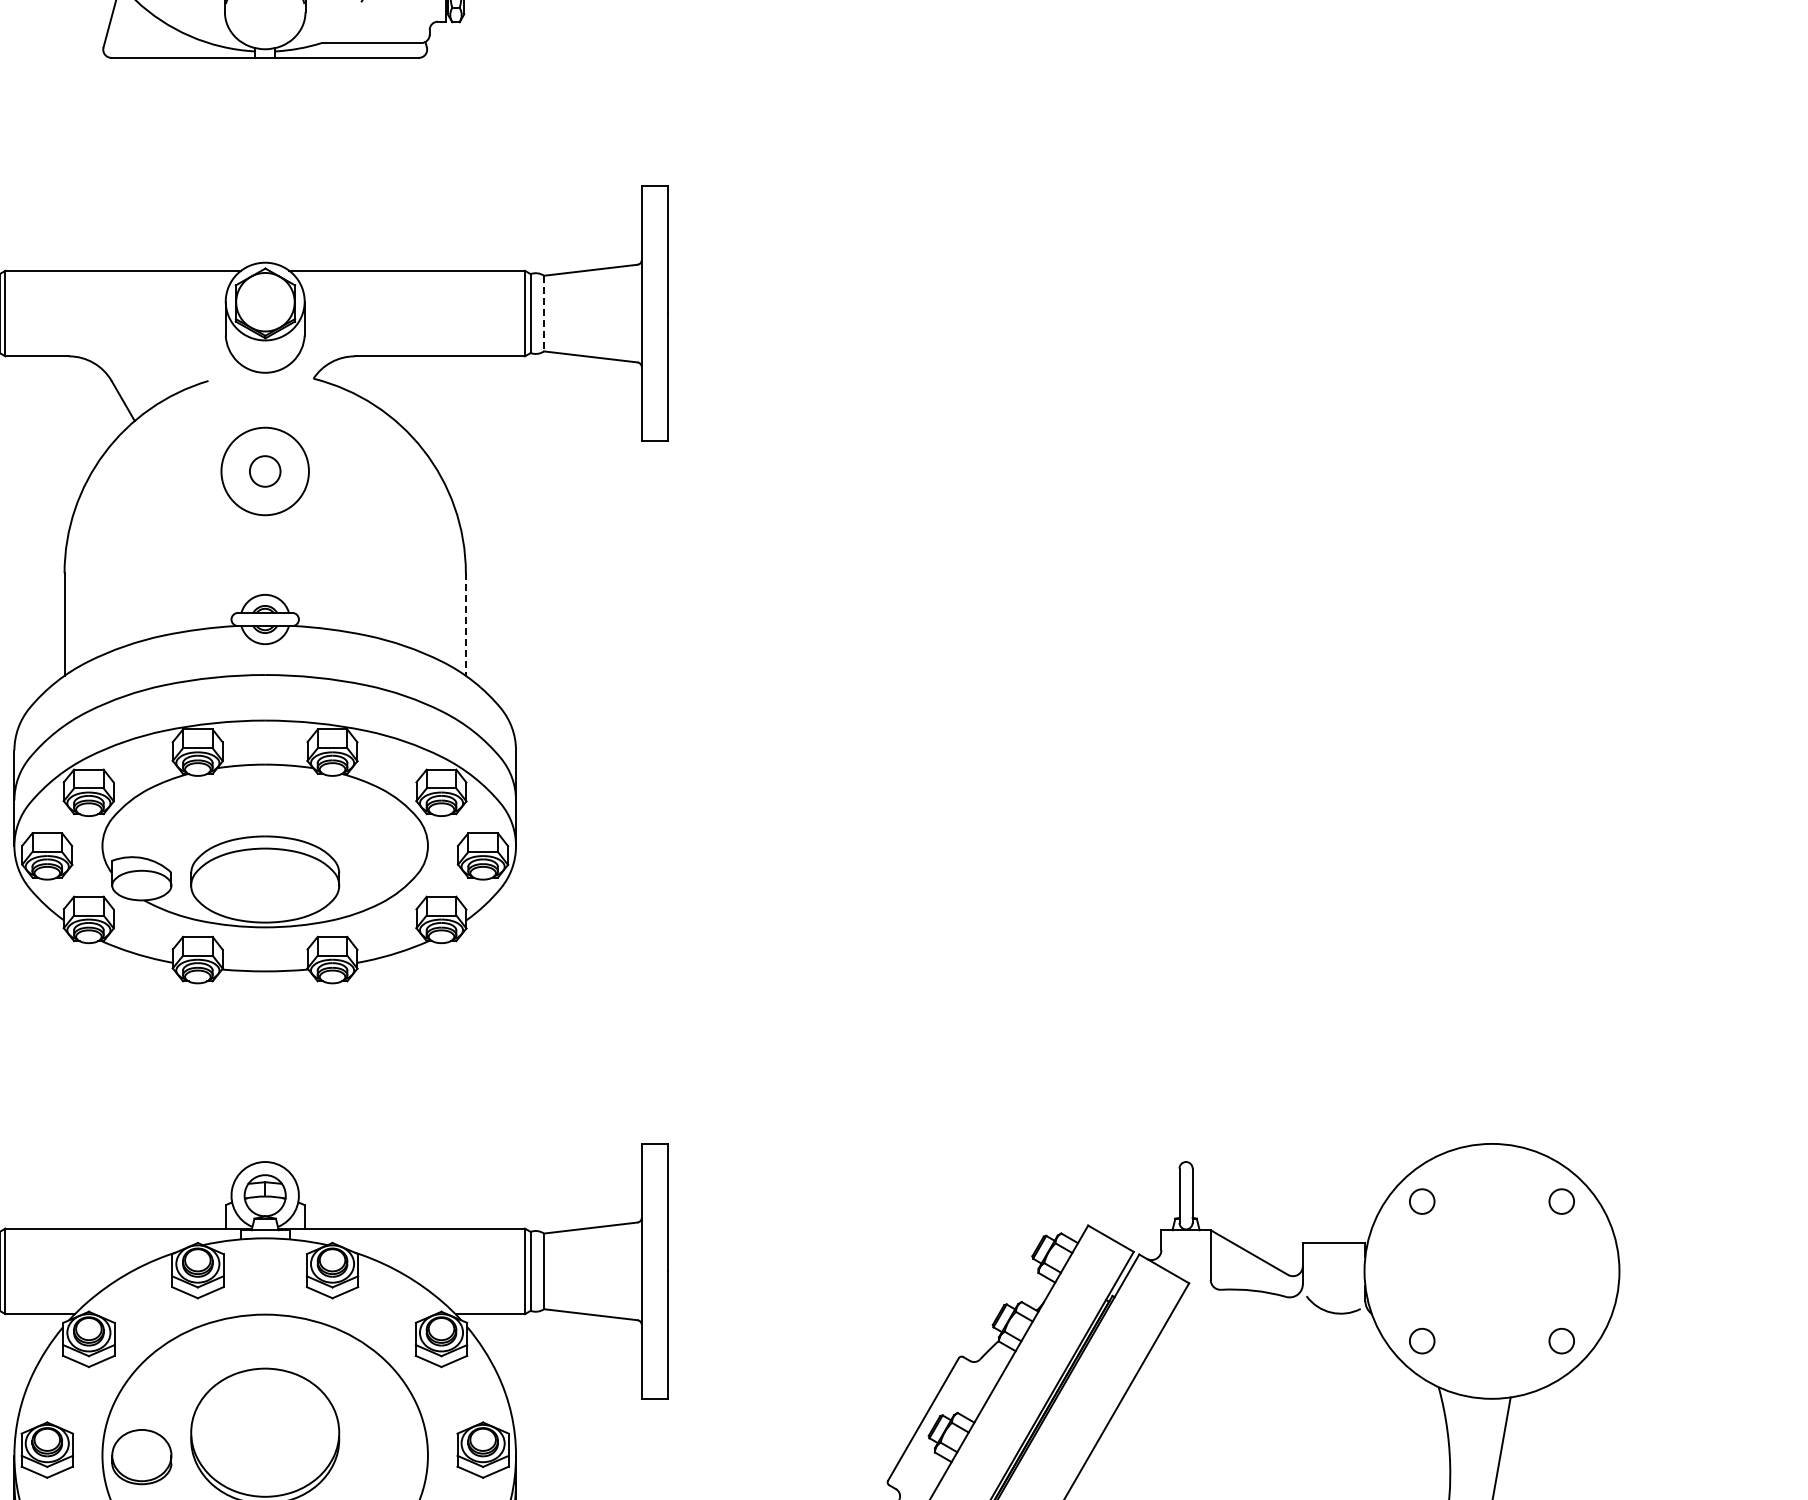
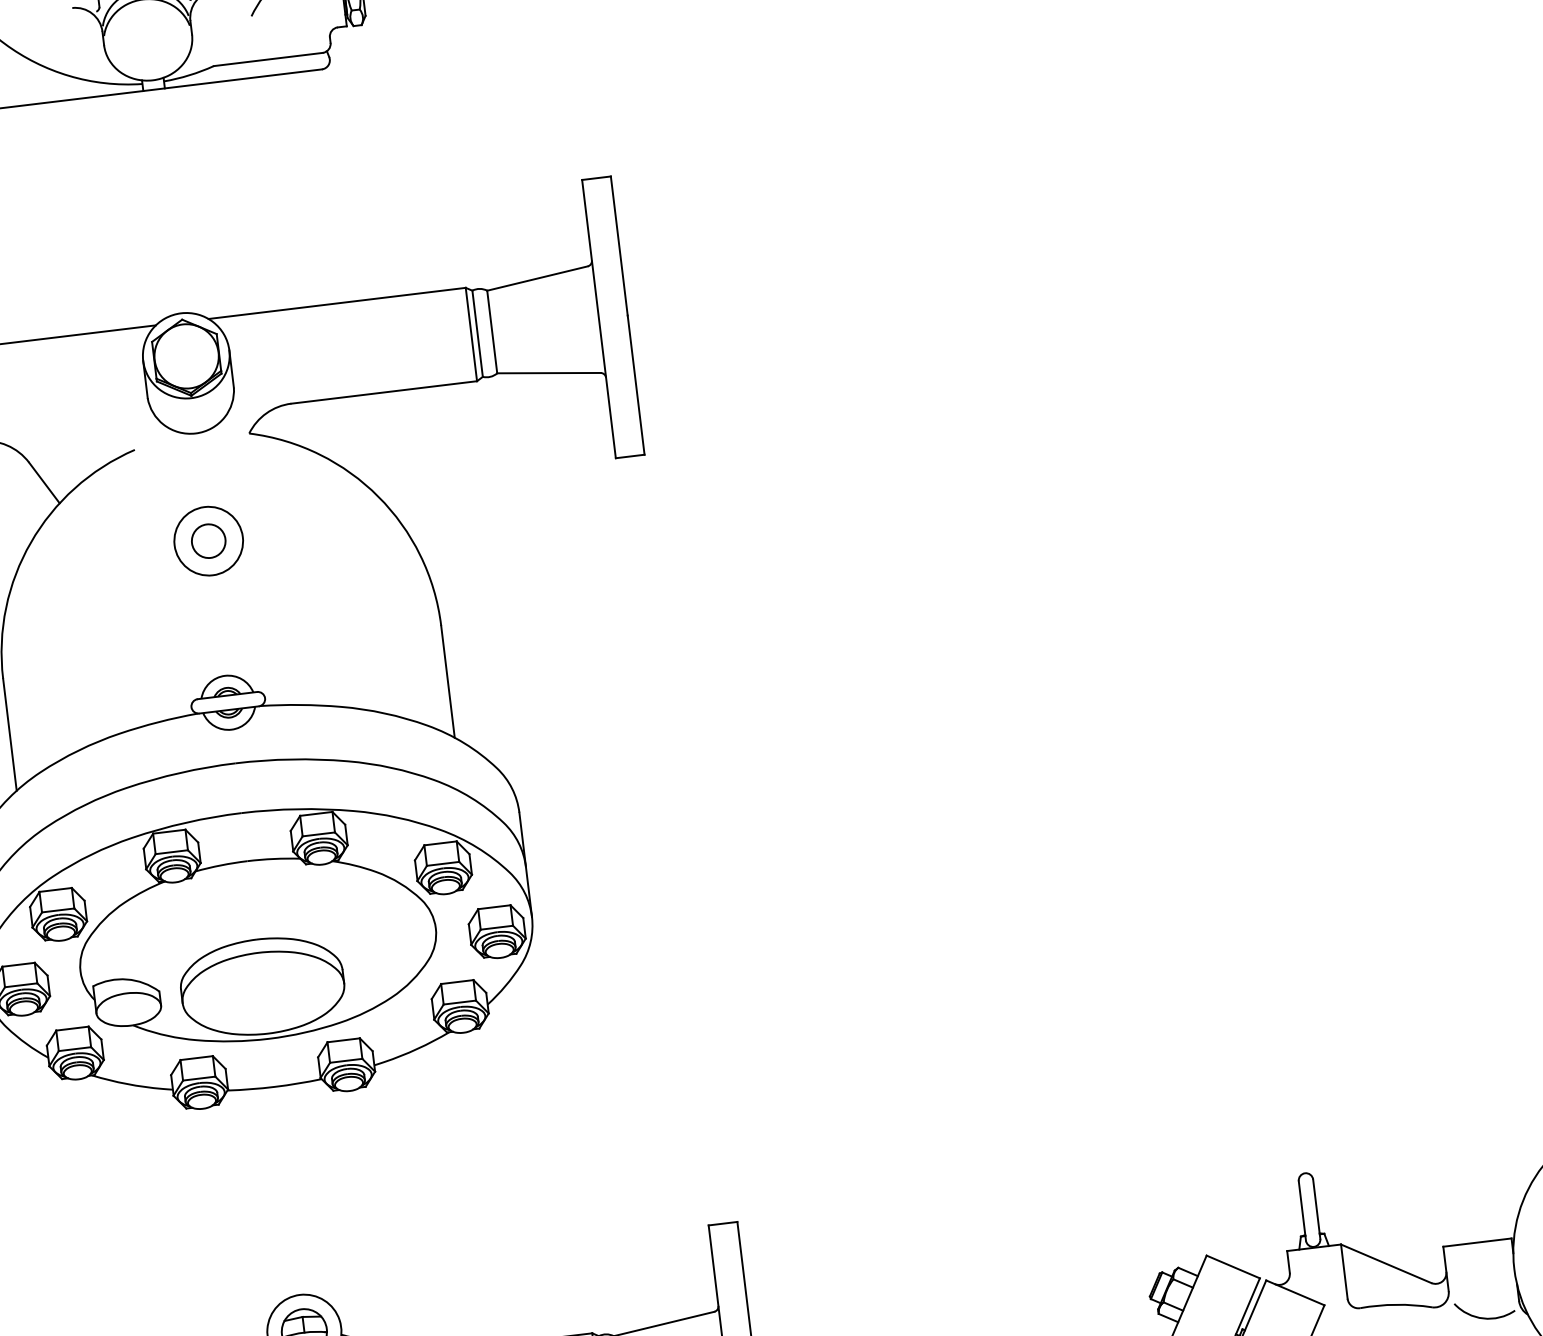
line: (544, 313) -> (492, 331), dashed -> solid
circle: (264, 471) -> (207, 541), size x0.71
line: (465, 625) -> (447, 682), dashed -> solid

